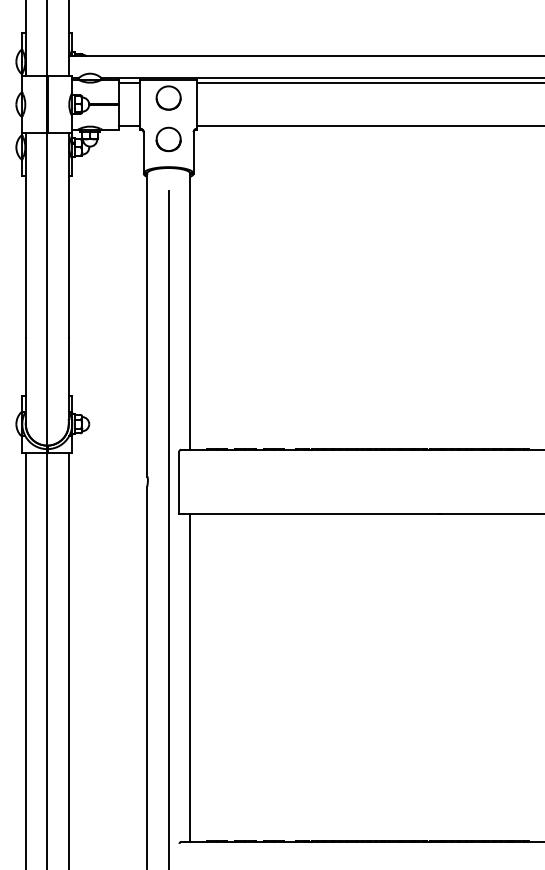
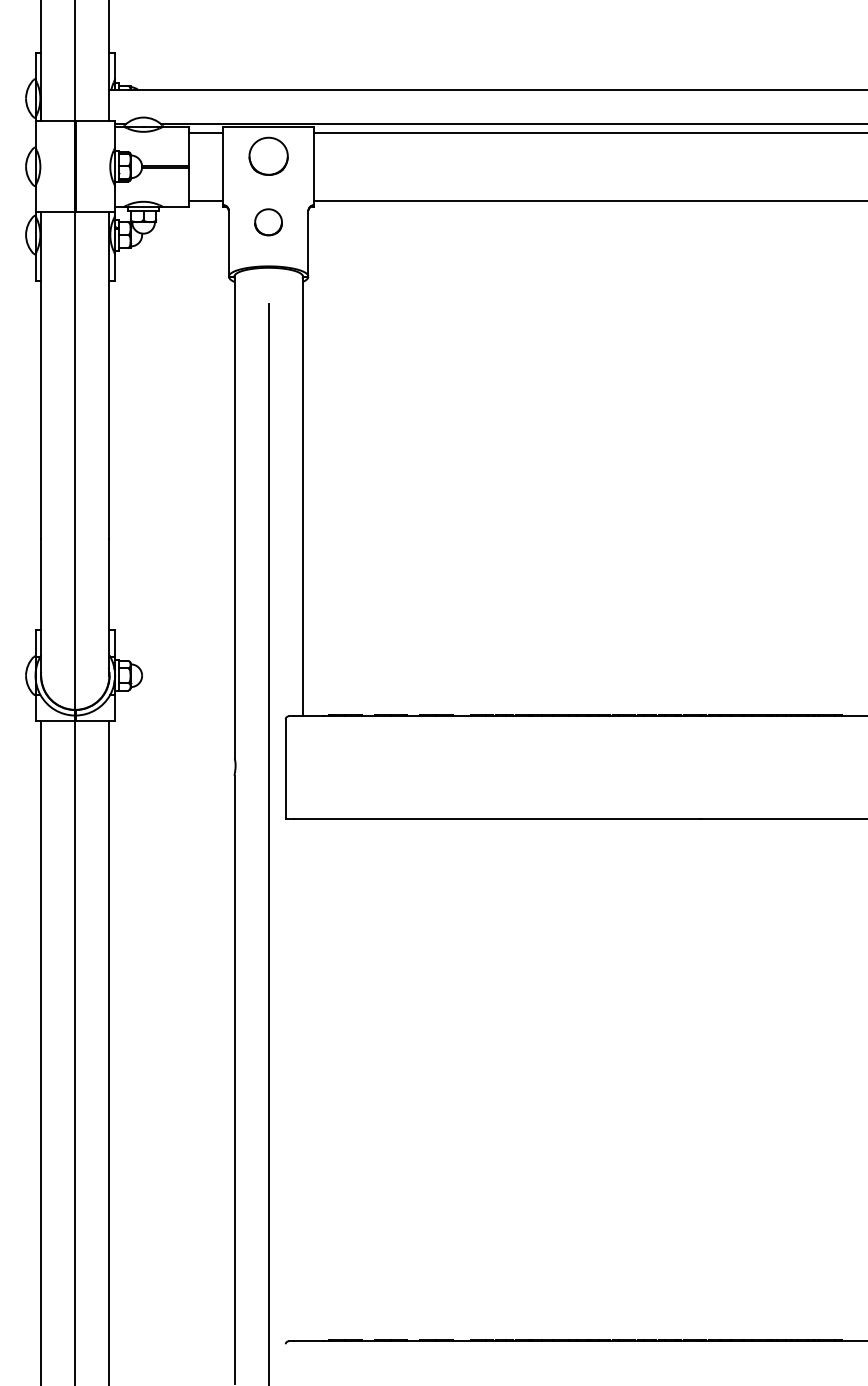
part: (168, 139) -> (268, 222), size x0.7
line: (190, 677) -> (303, 1079), removed

